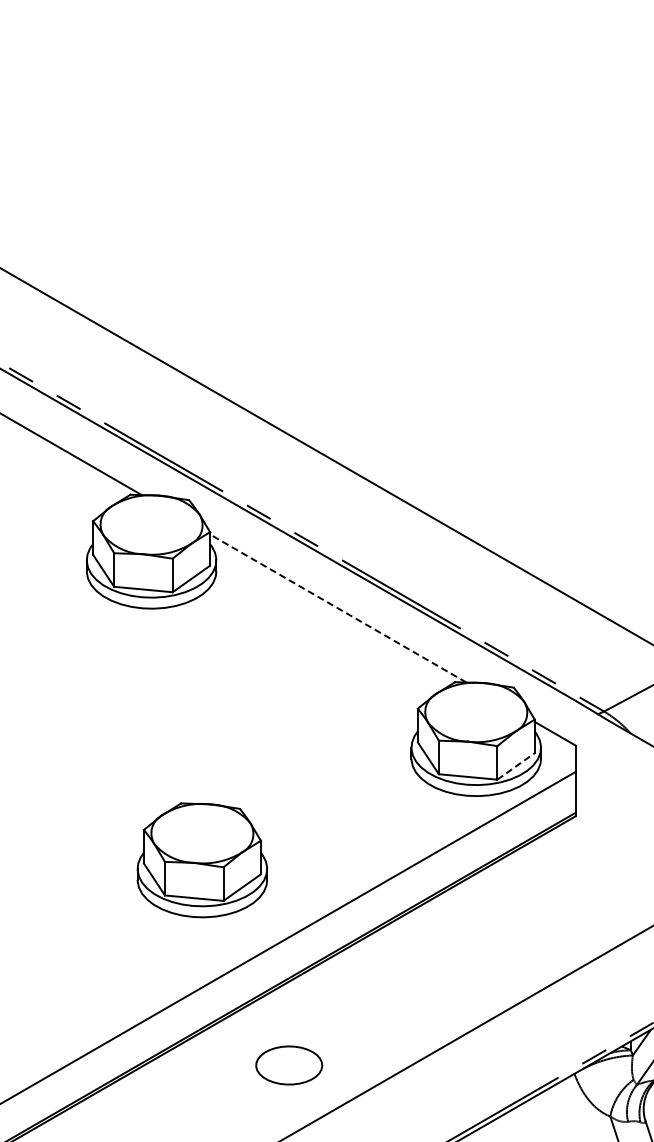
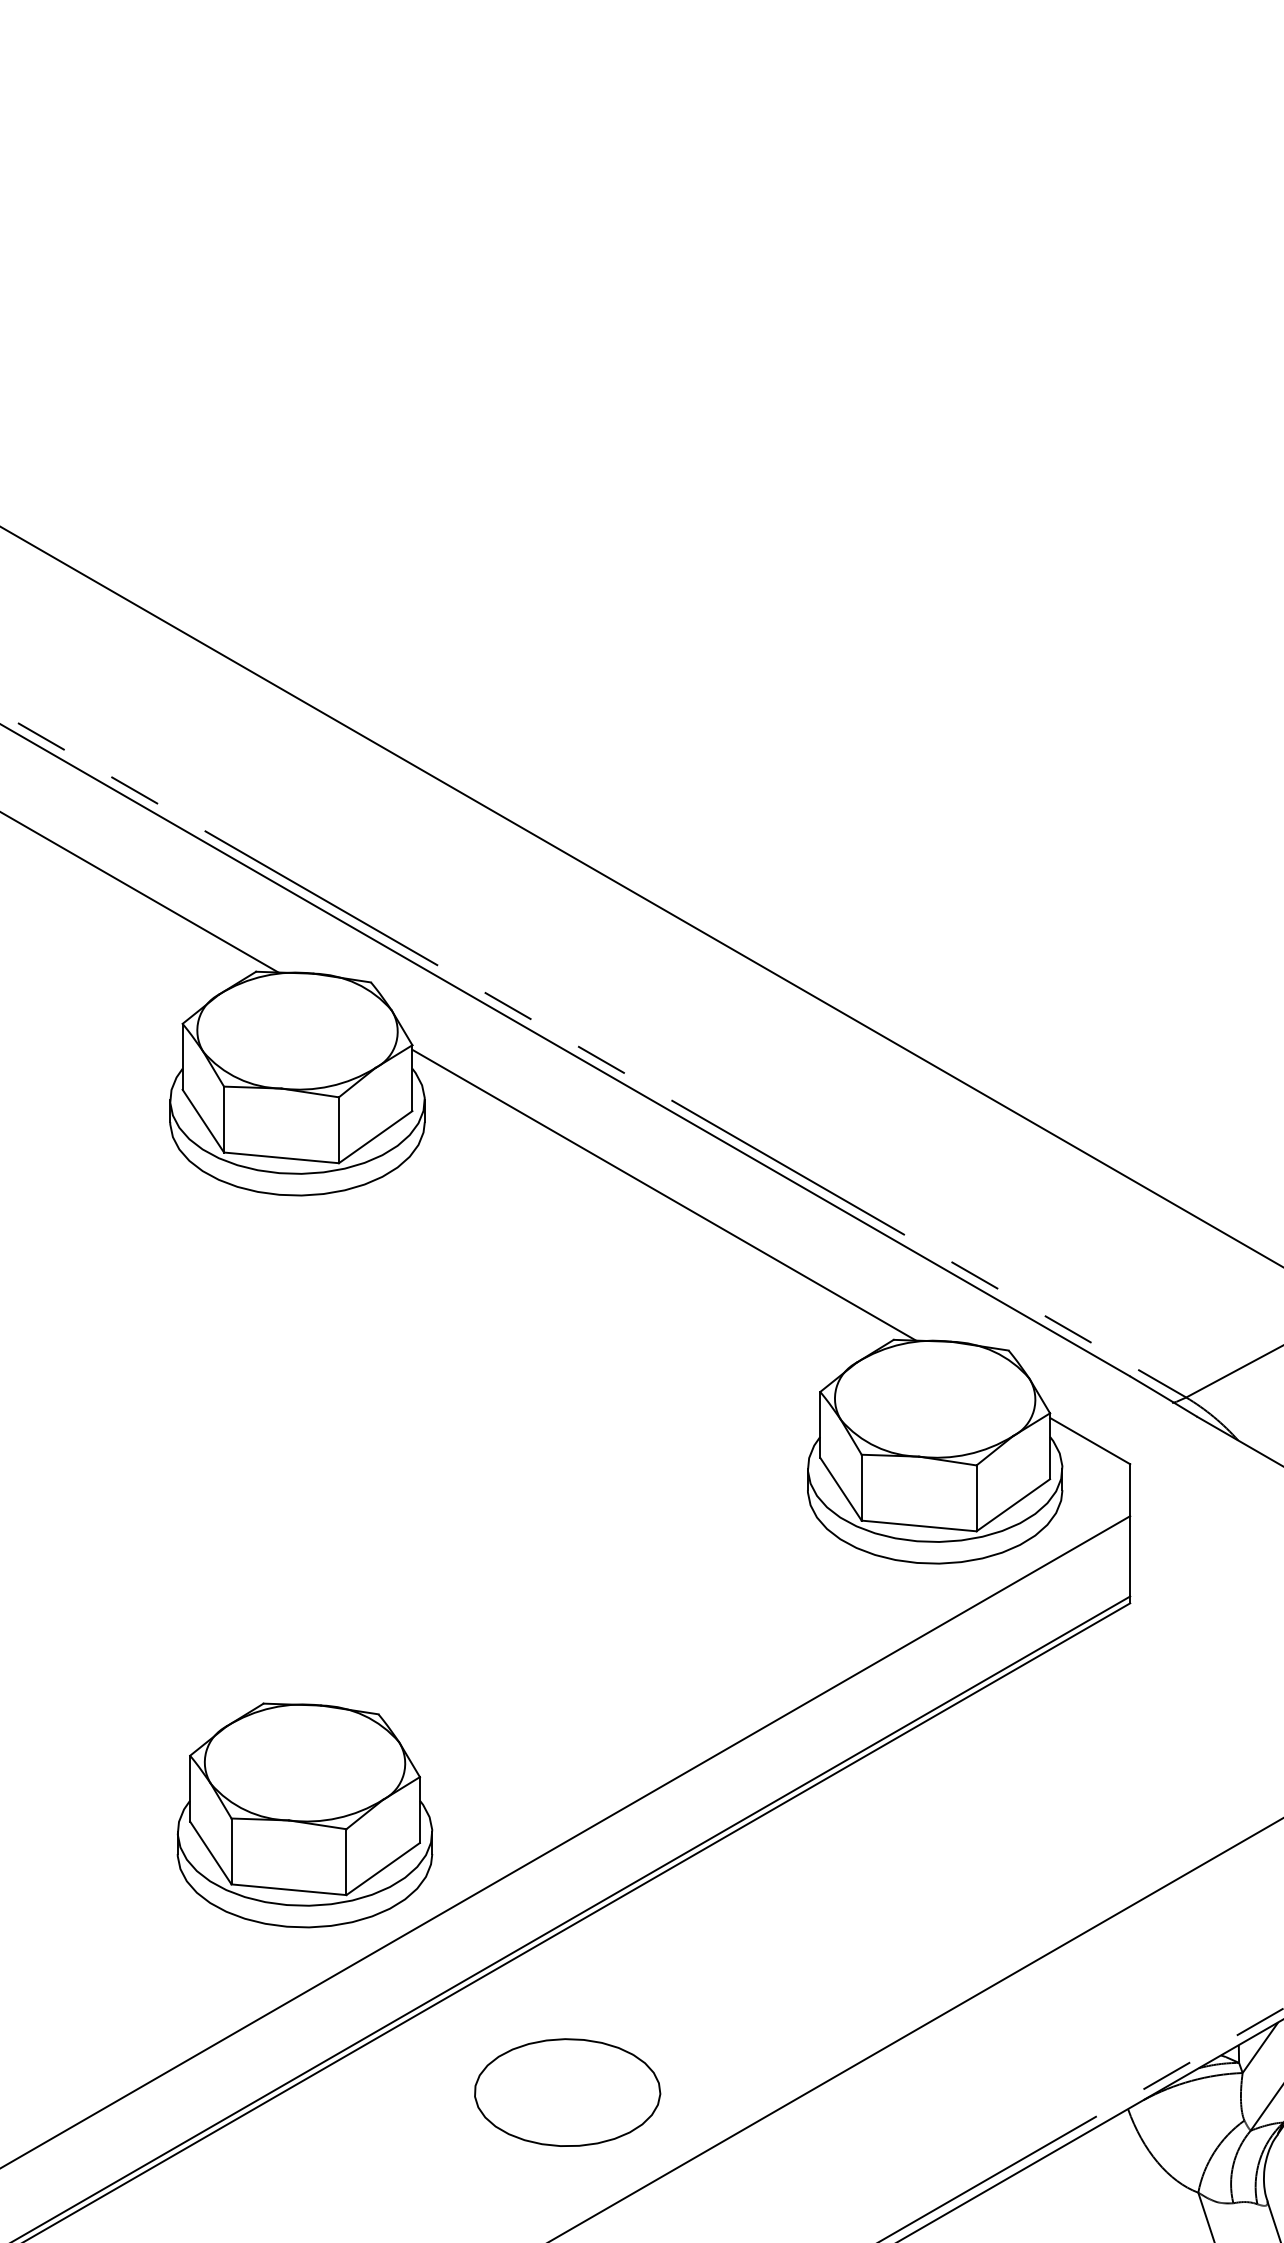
line: (337, 608) -> (662, 1195), dashed -> solid
line: (516, 766) -> (1014, 1505), dashed -> solid
part: (202, 860) -> (305, 1815), moved
part: (289, 1065) -> (568, 2092), size x1.43

